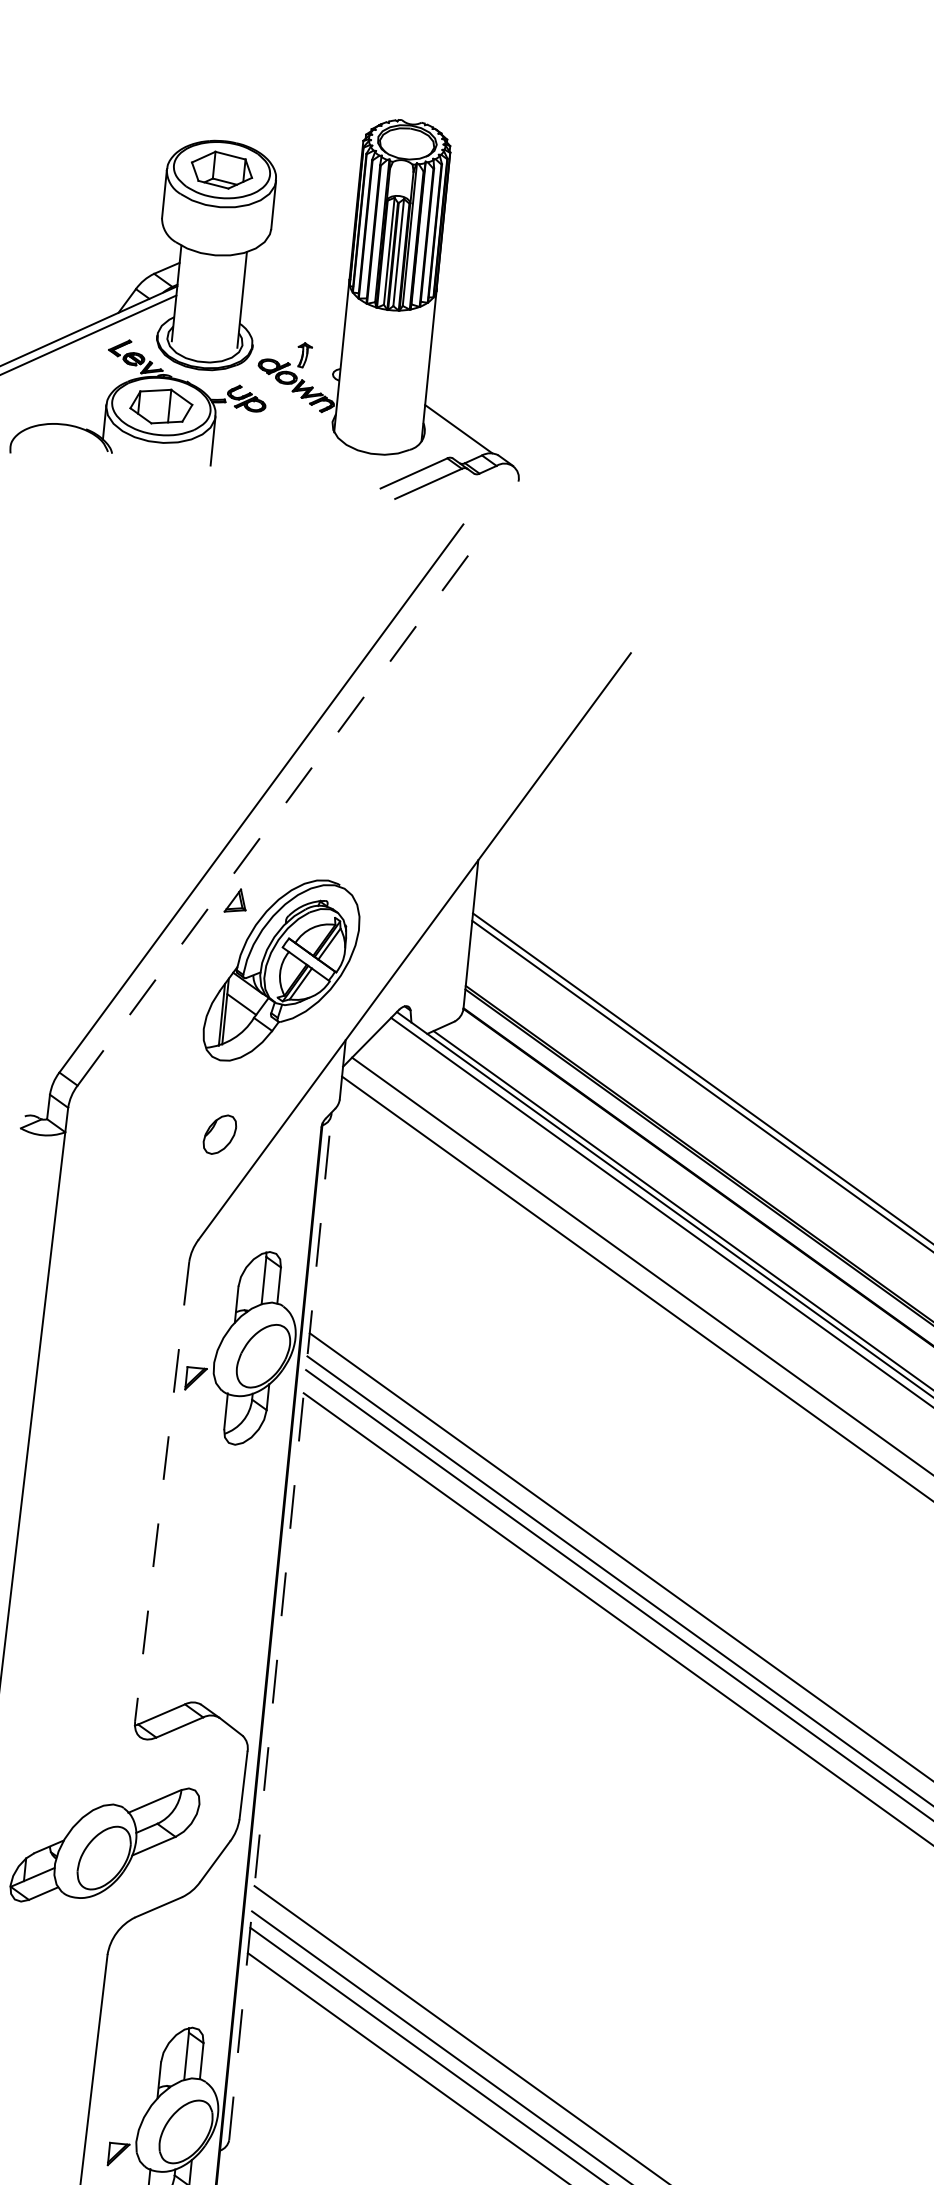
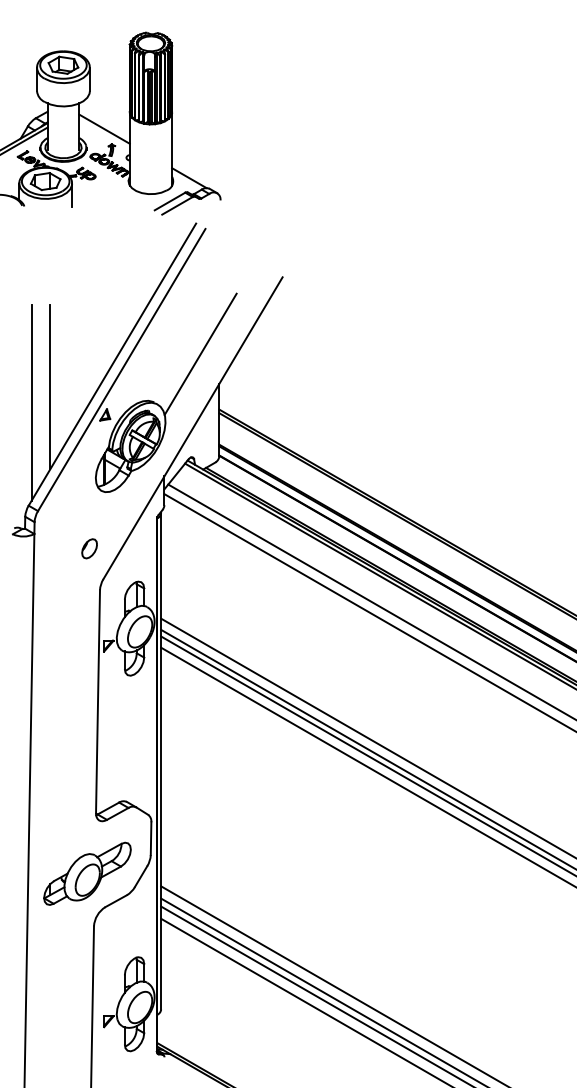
line: (293, 309) -> (104, 128), added
line: (445, 793) -> (200, 353), added
line: (281, 810) -> (122, 369), dashed -> solid
line: (128, 832) -> (50, 387), added
line: (86, 859) -> (31, 402), added
part: (219, 1134) -> (89, 548), moved
line: (162, 1493) -> (98, 702), dashed -> solid
line: (281, 1626) -> (161, 760), dashed -> solid

